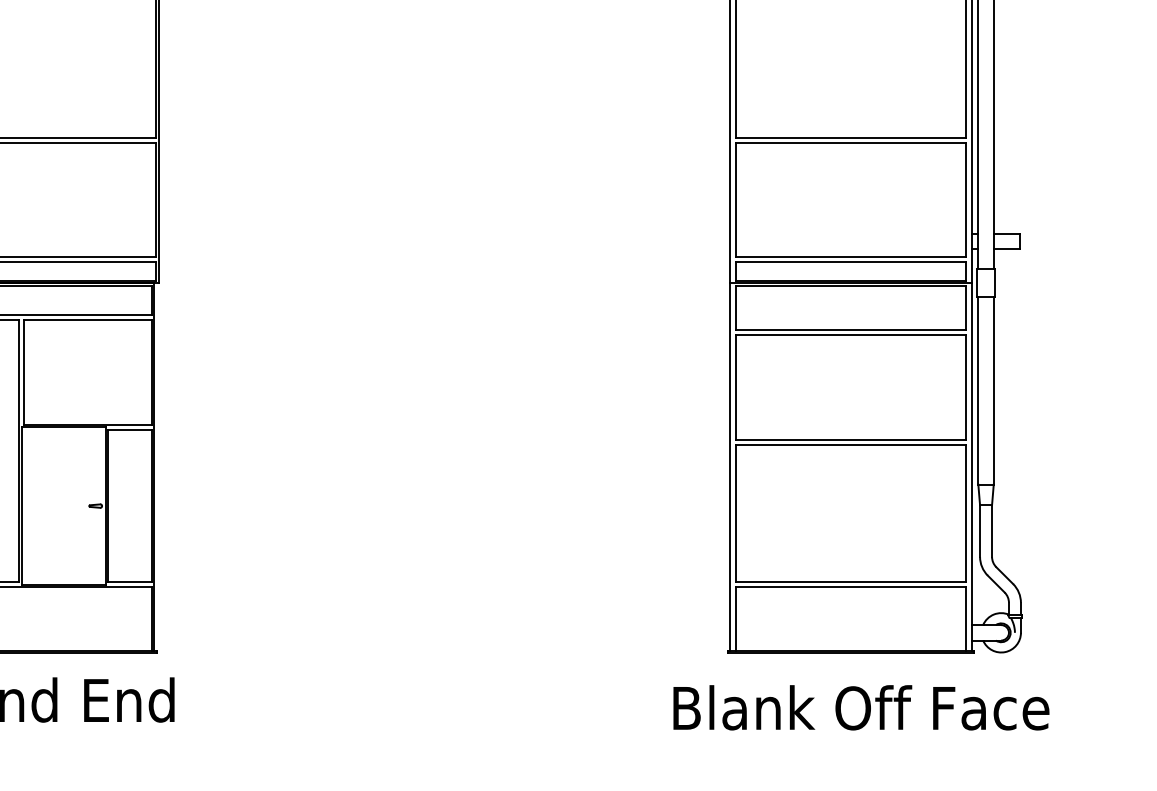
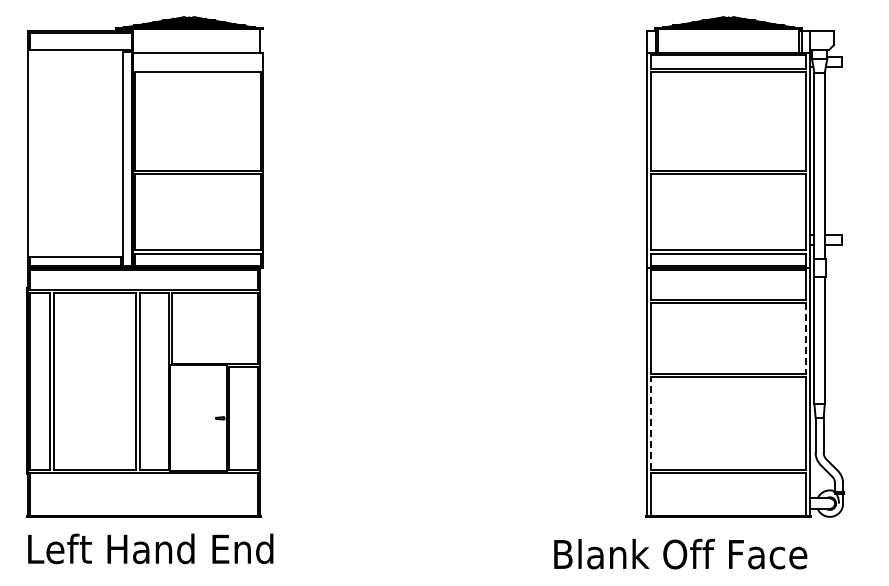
line: (965, 388) -> (805, 339), solid -> dashed
line: (736, 513) -> (651, 423), solid -> dashed
text: (861, 706) -> (680, 553), moved

